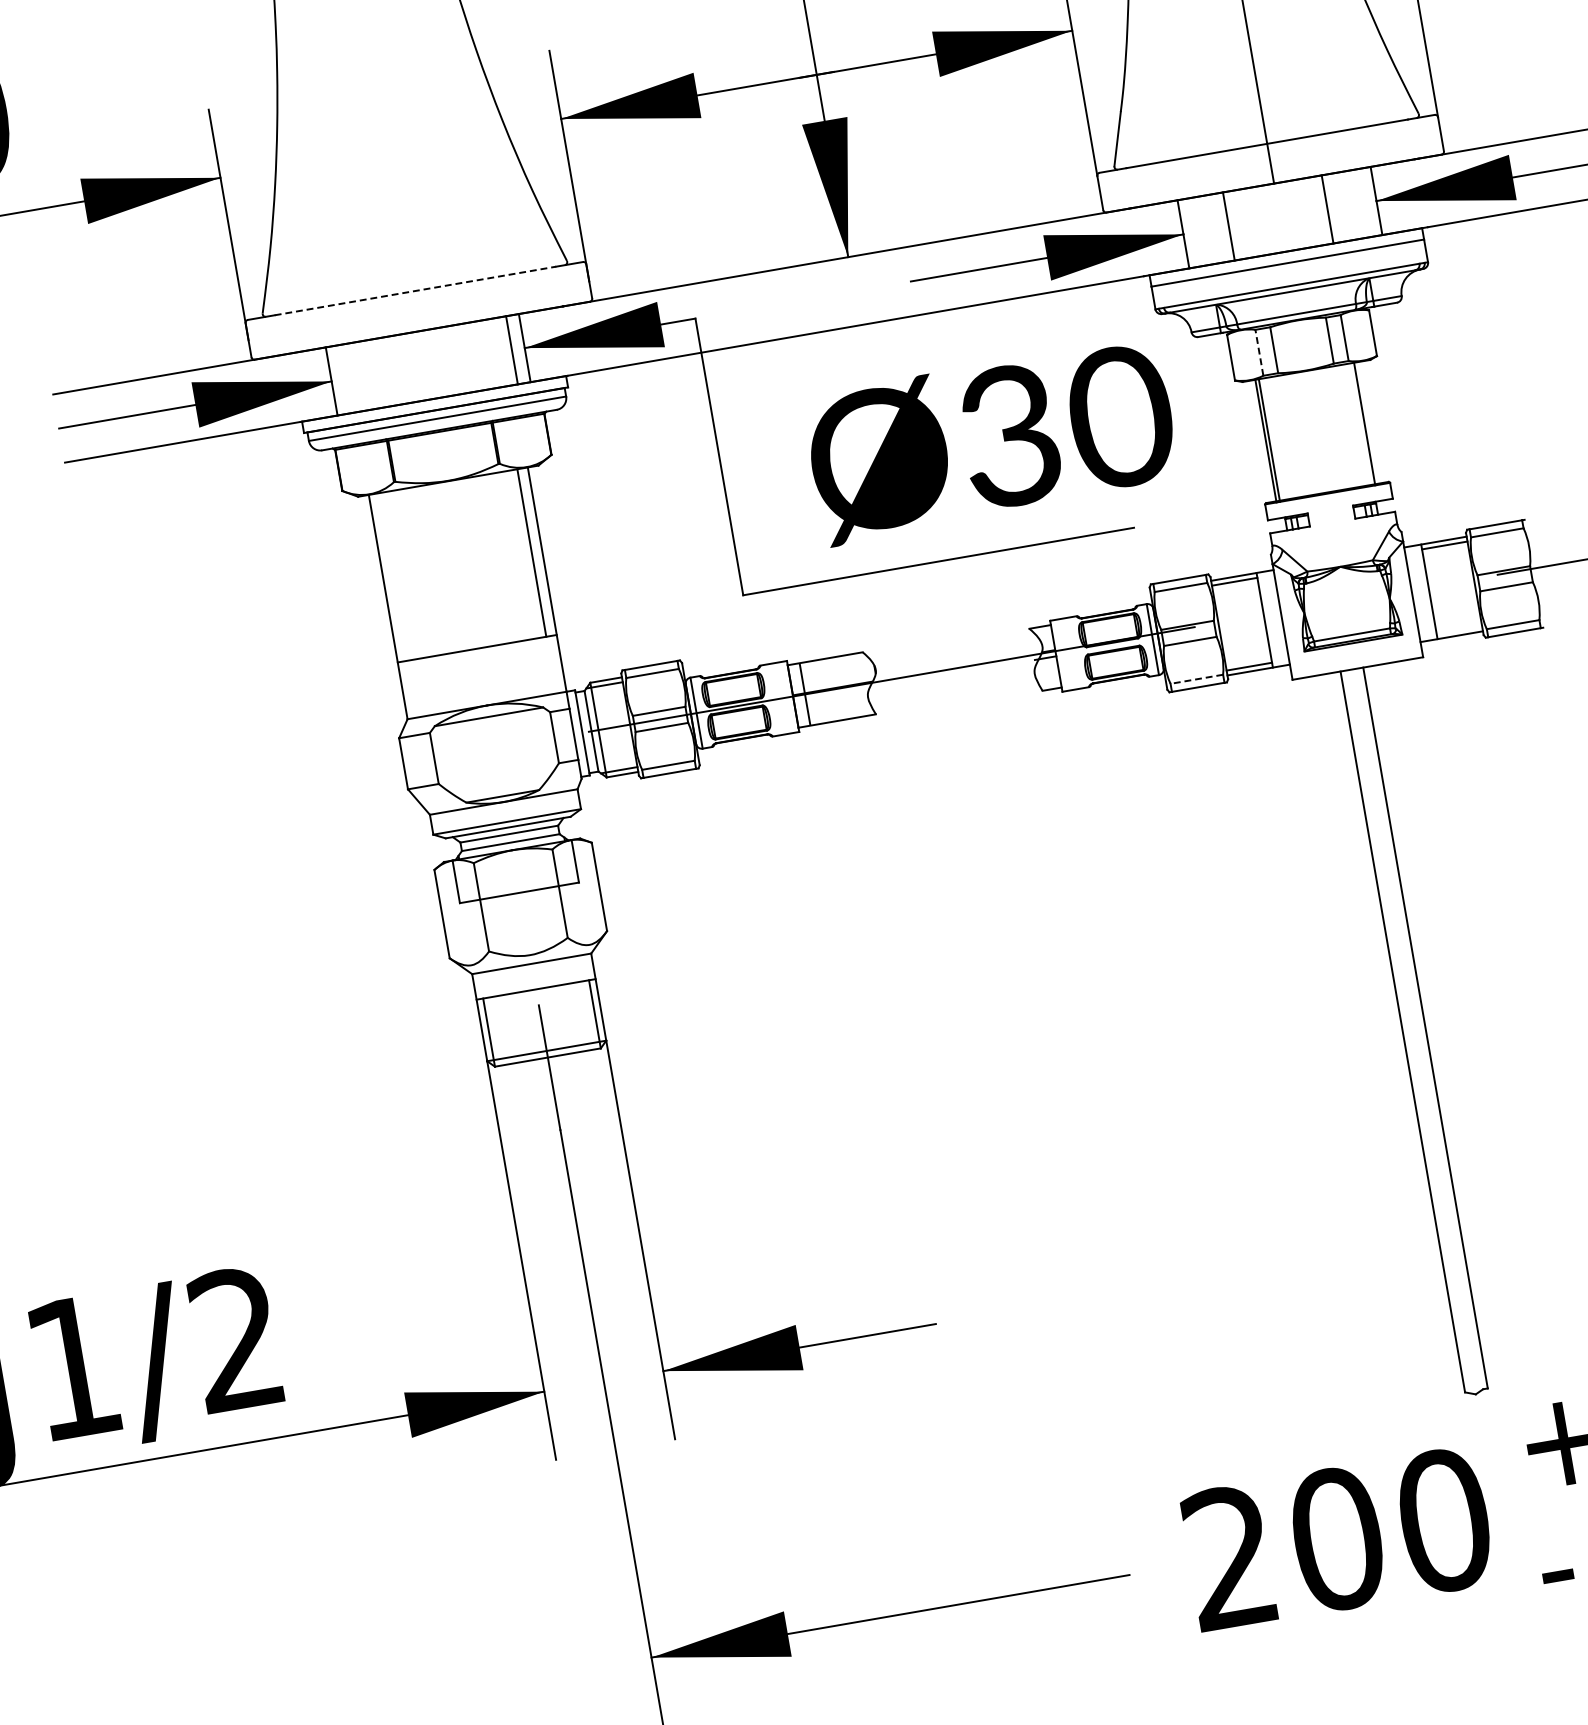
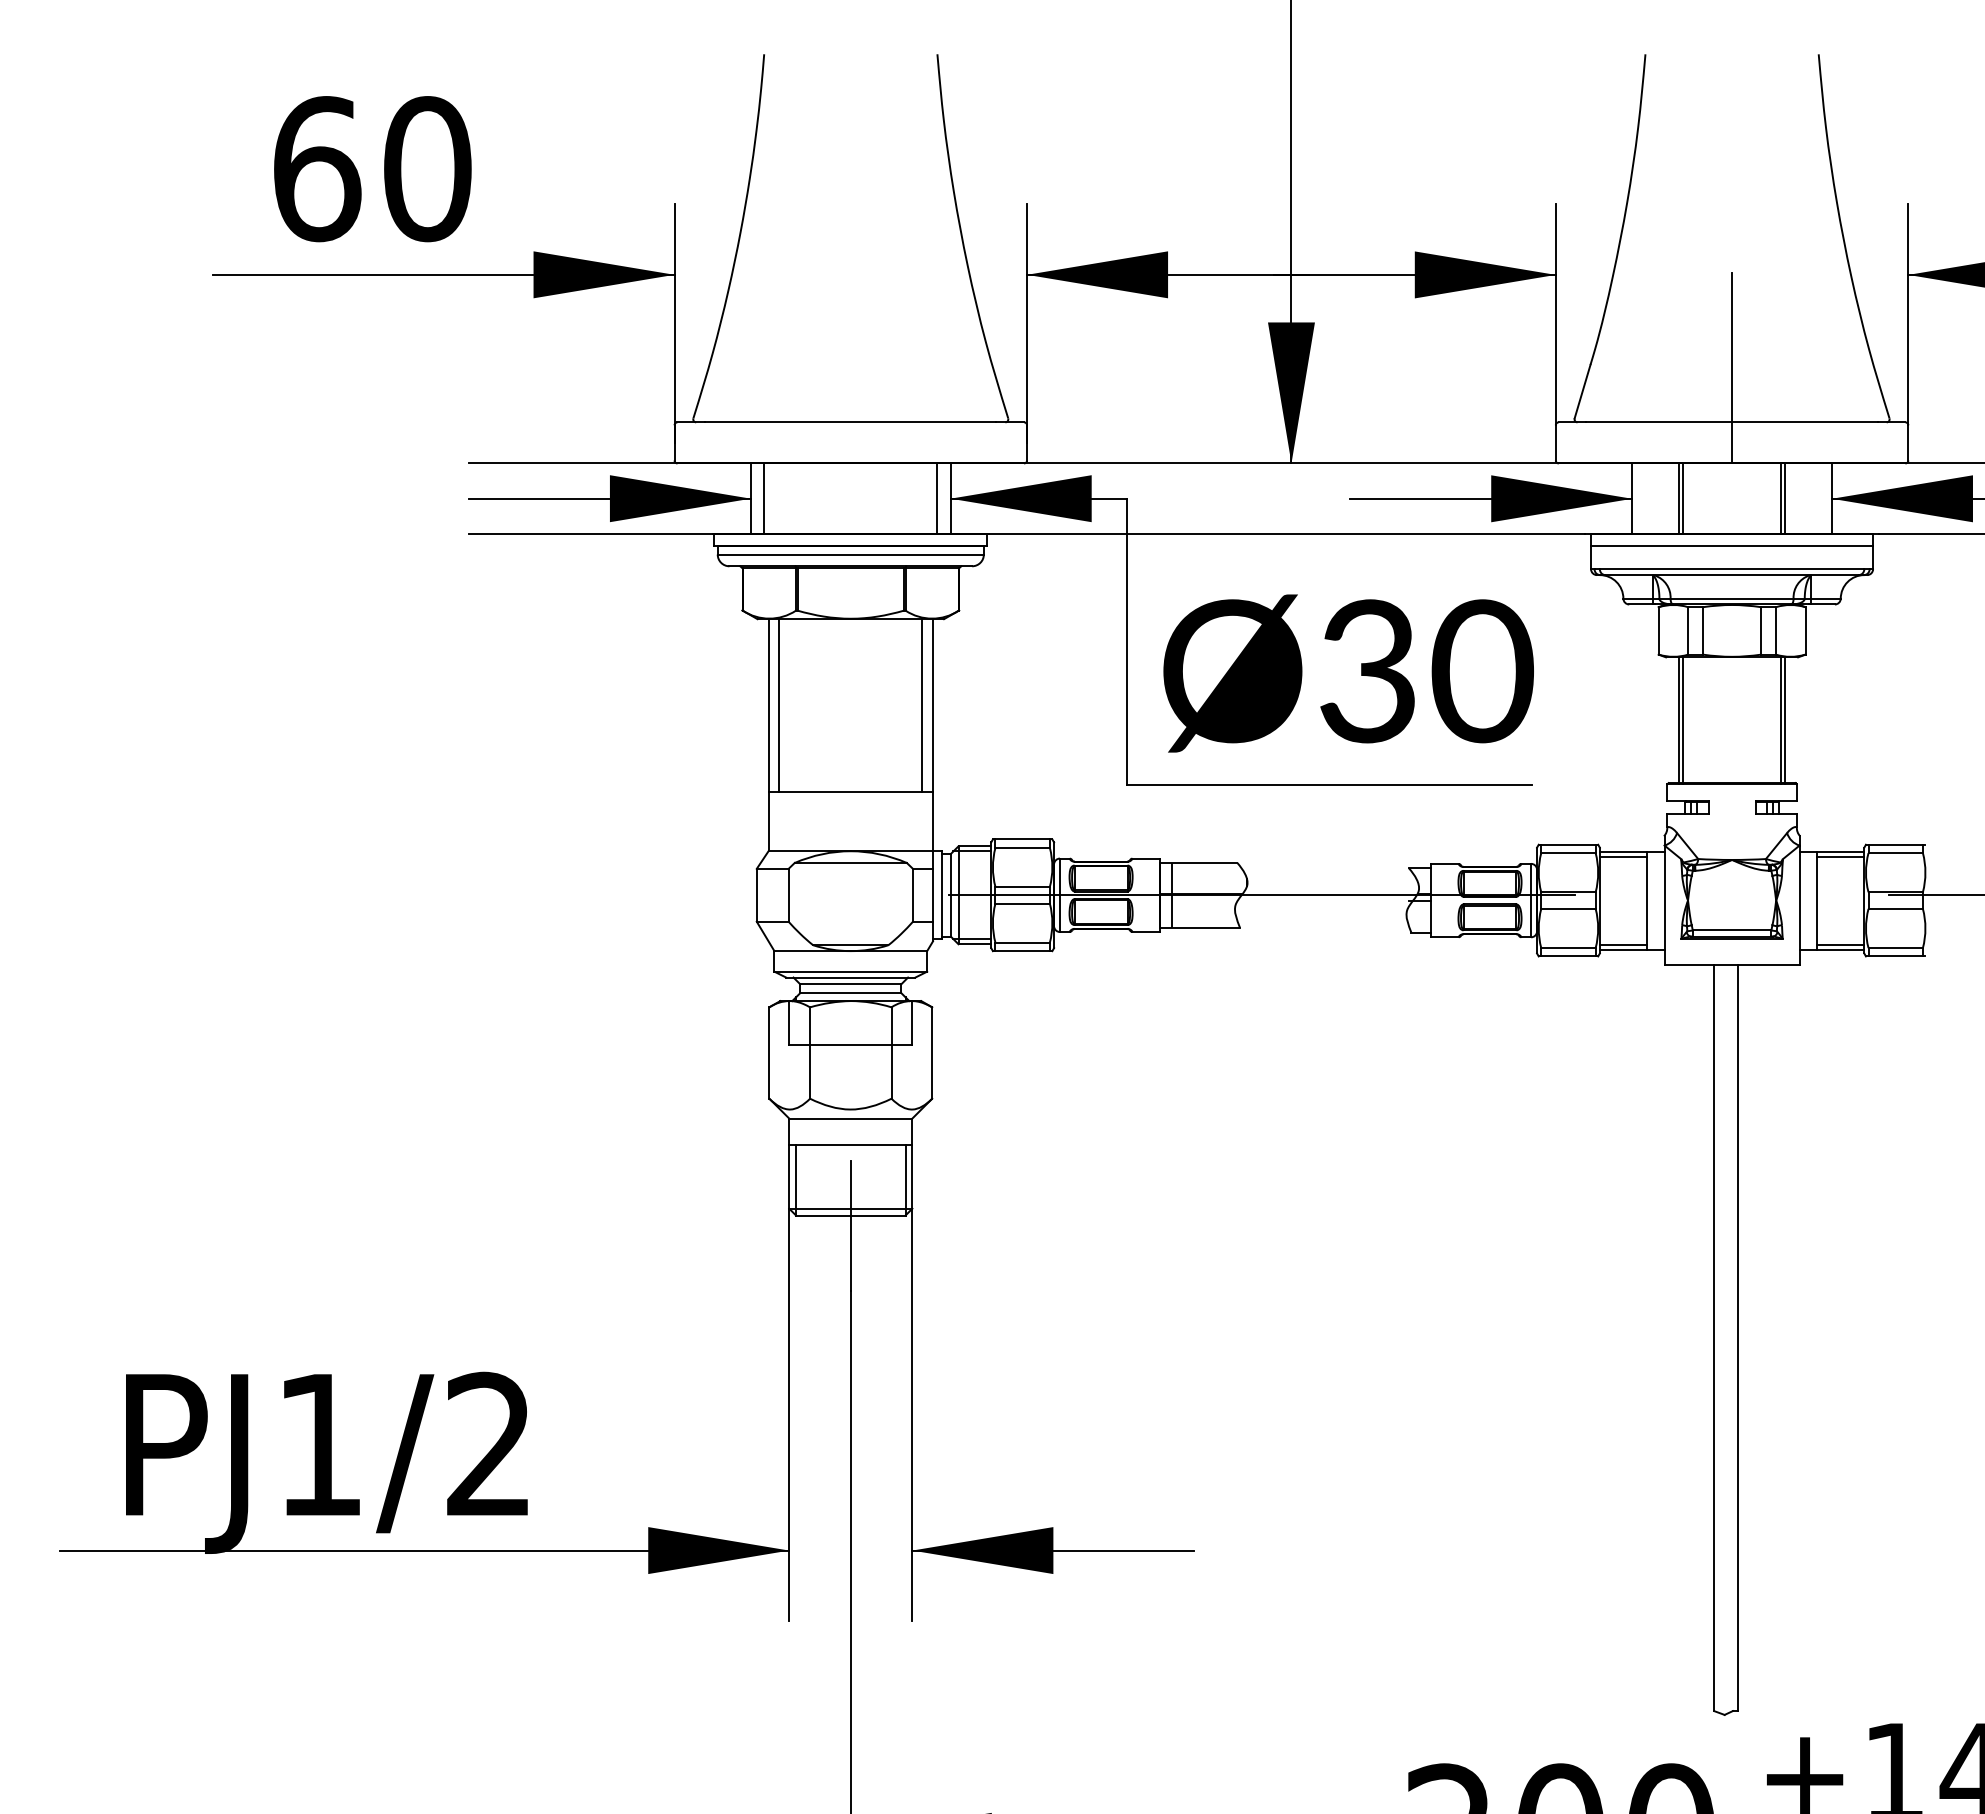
line: (1330, 208) -> (1784, 498), added
line: (1232, 225) -> (1682, 498), added
line: (415, 291) -> (850, 422), dashed -> solid
line: (1258, 352) -> (1687, 630), dashed -> solid
line: (344, 378) -> (764, 498), added
line: (1367, 423) -> (1784, 720), added
text: (991, 441) -> (1348, 673), moved
line: (393, 576) -> (779, 705), added
line: (1459, 630) -> (1840, 944), added
line: (1195, 679) -> (1567, 948), dashed -> solid

